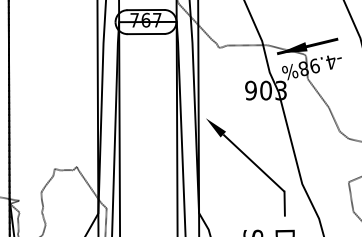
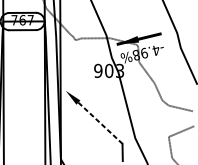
line: (253, 163) -> (100, 123), solid -> dashed

